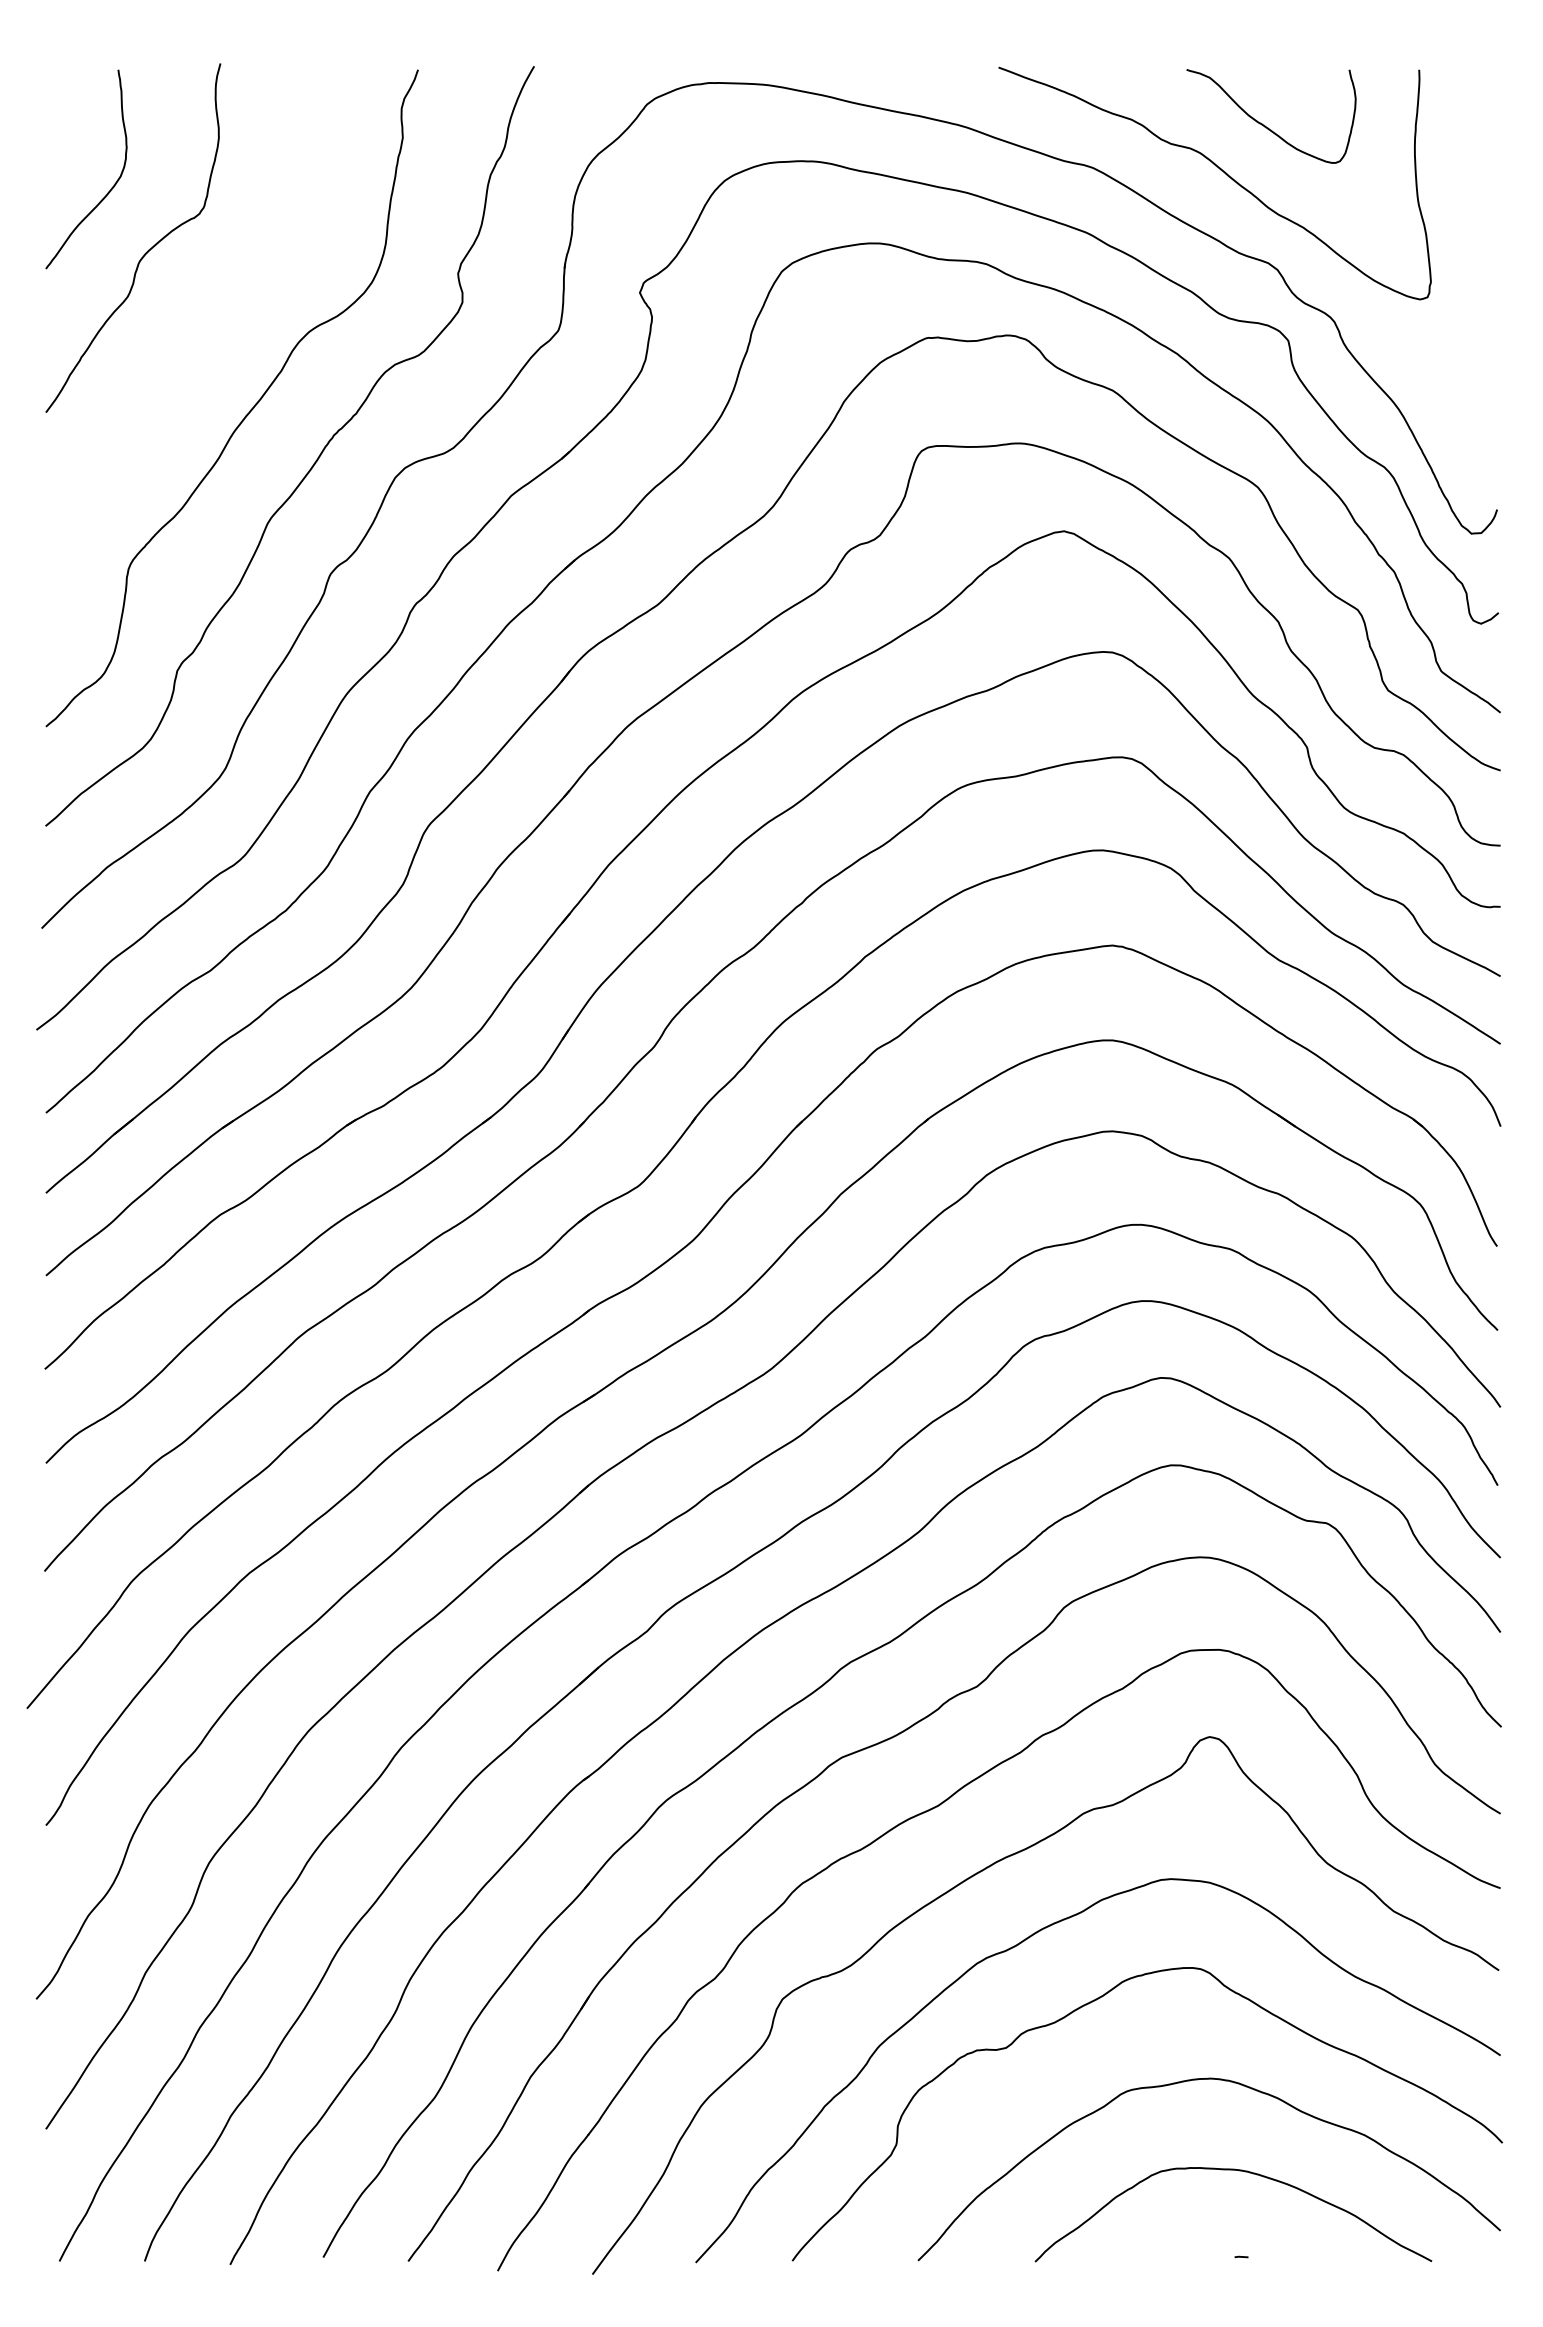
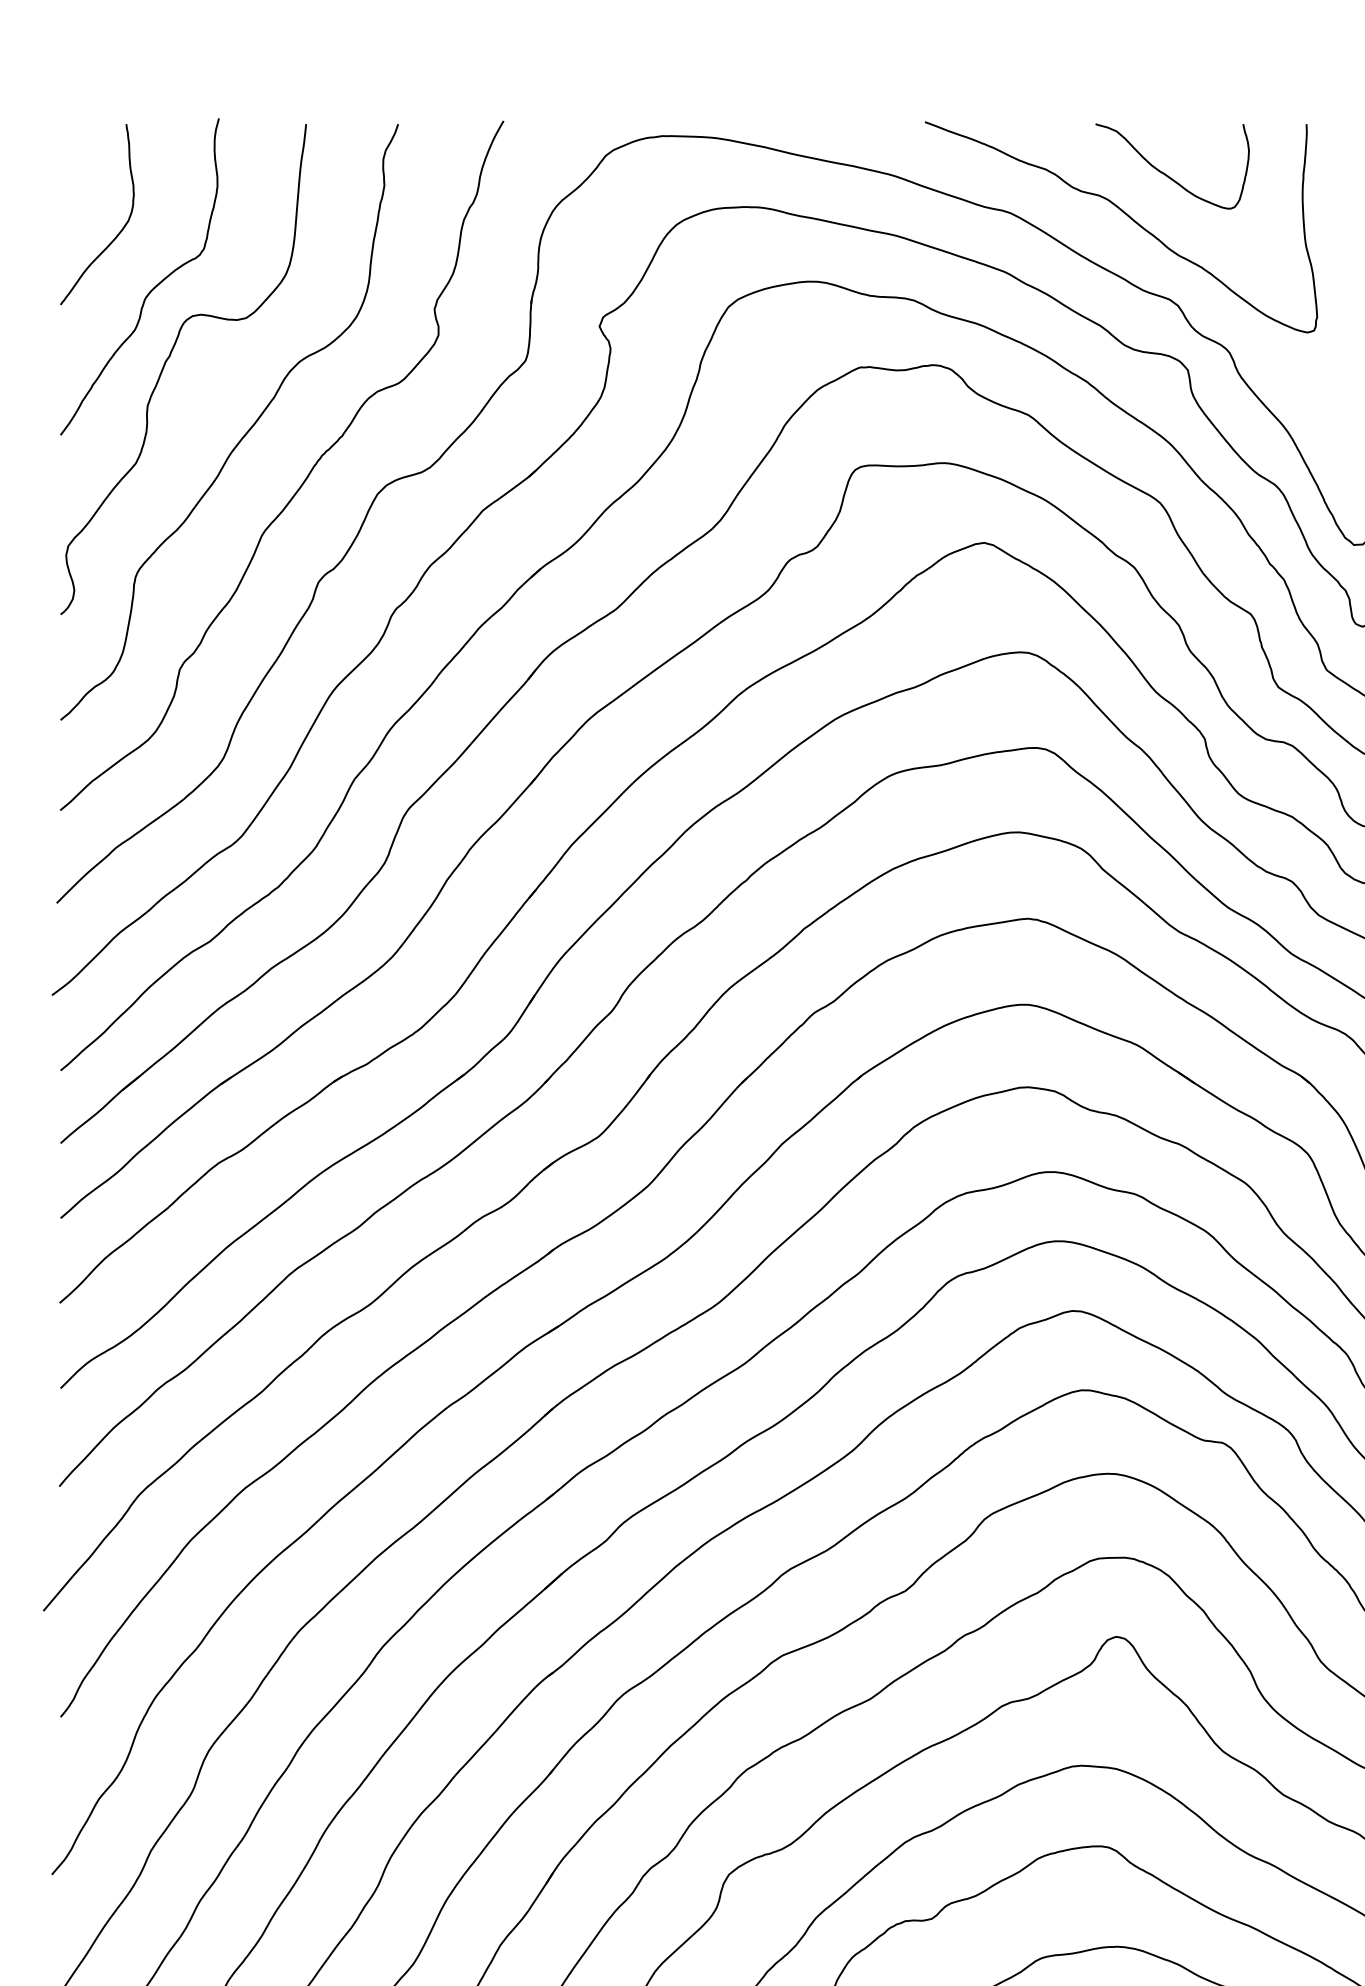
curve: (165, 328) -> (169, 358), added

